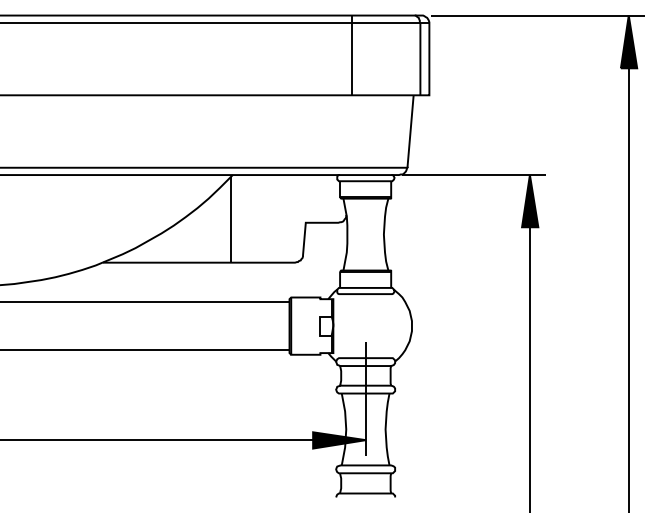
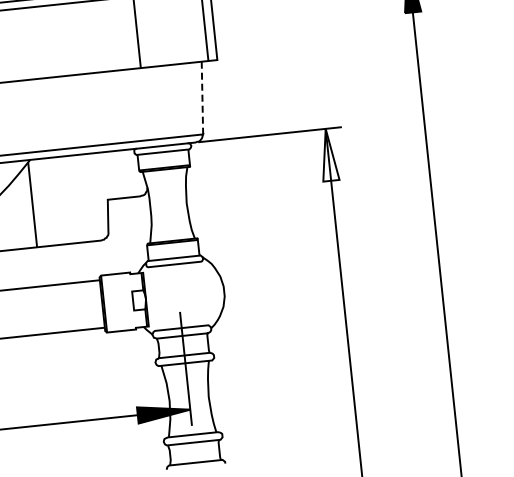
line: (410, 132) -> (202, 99), solid -> dashed
fill: (530, 201) -> (329, 155), removed

